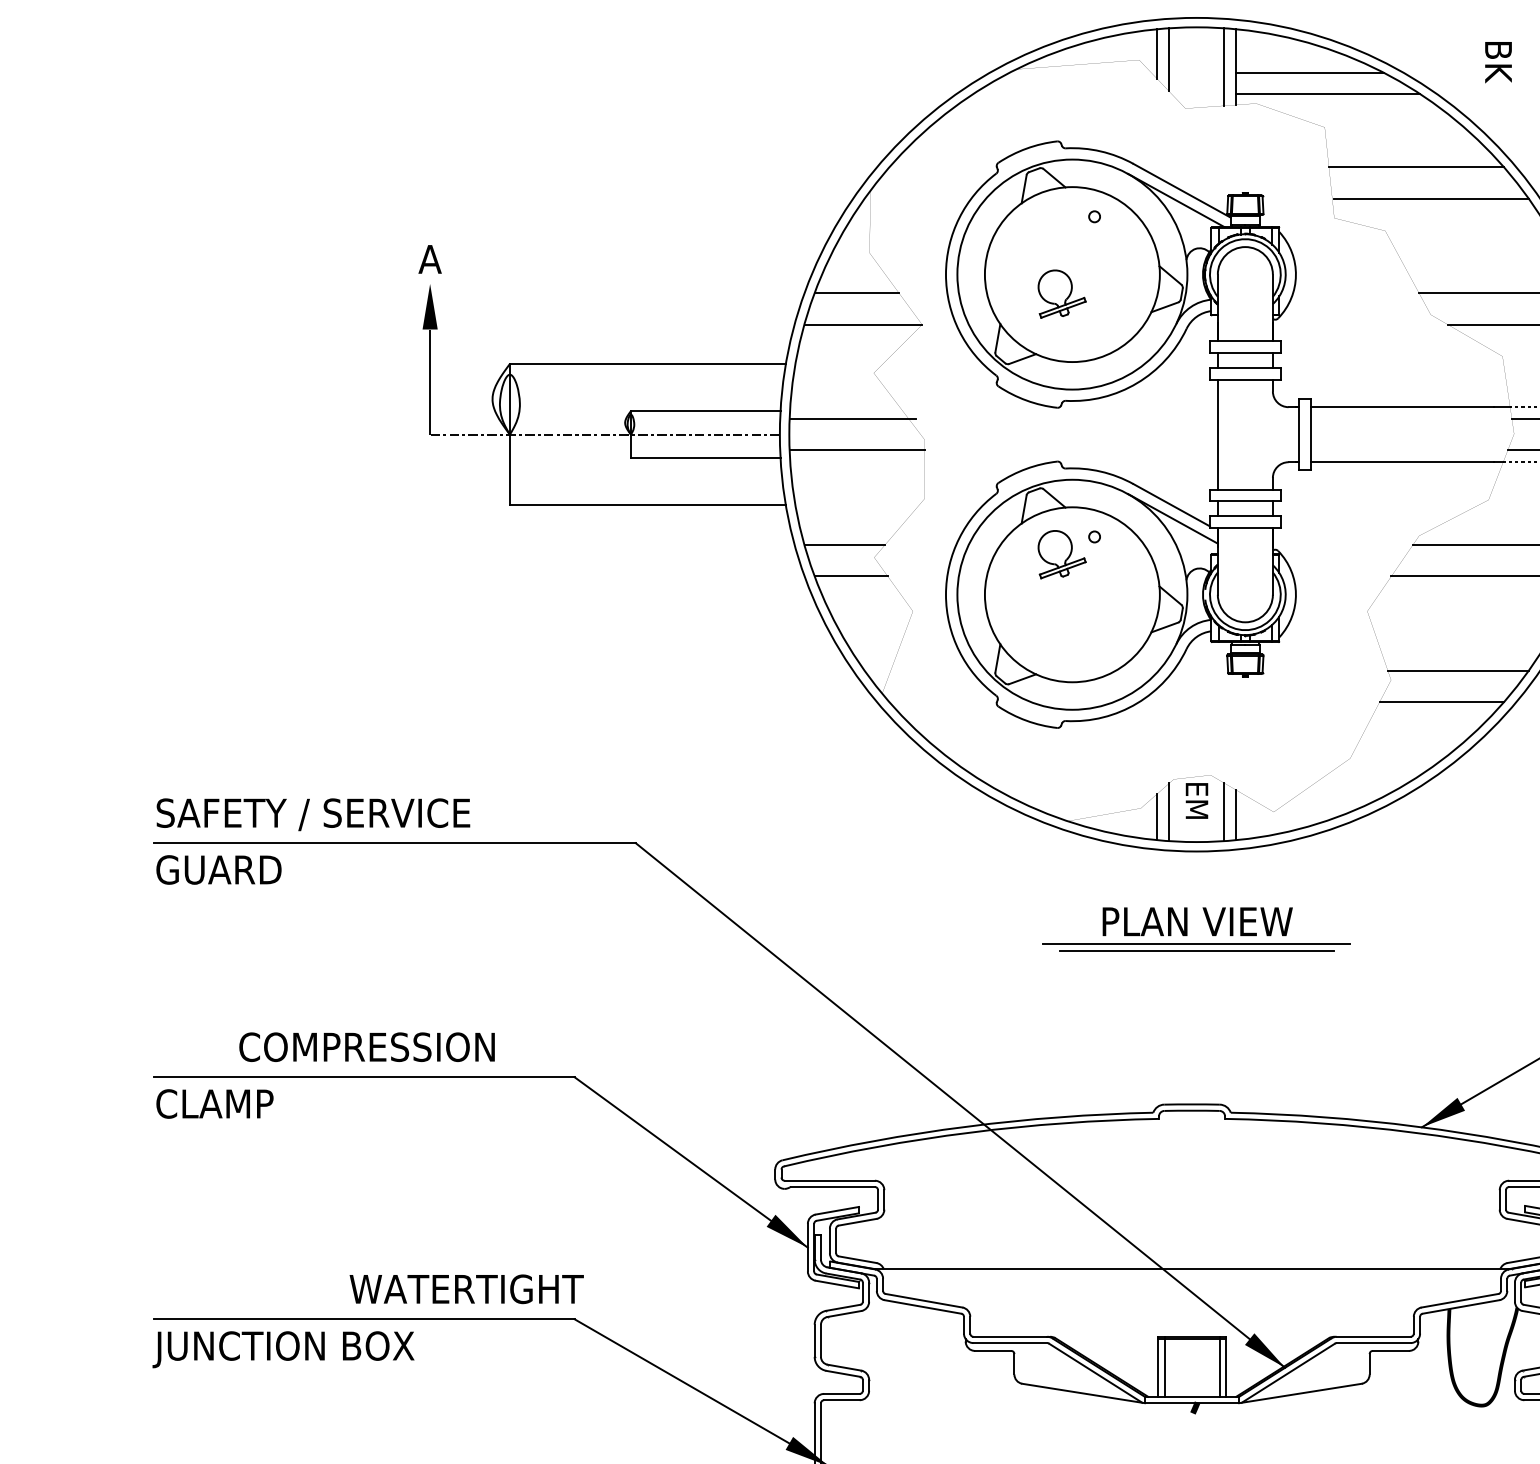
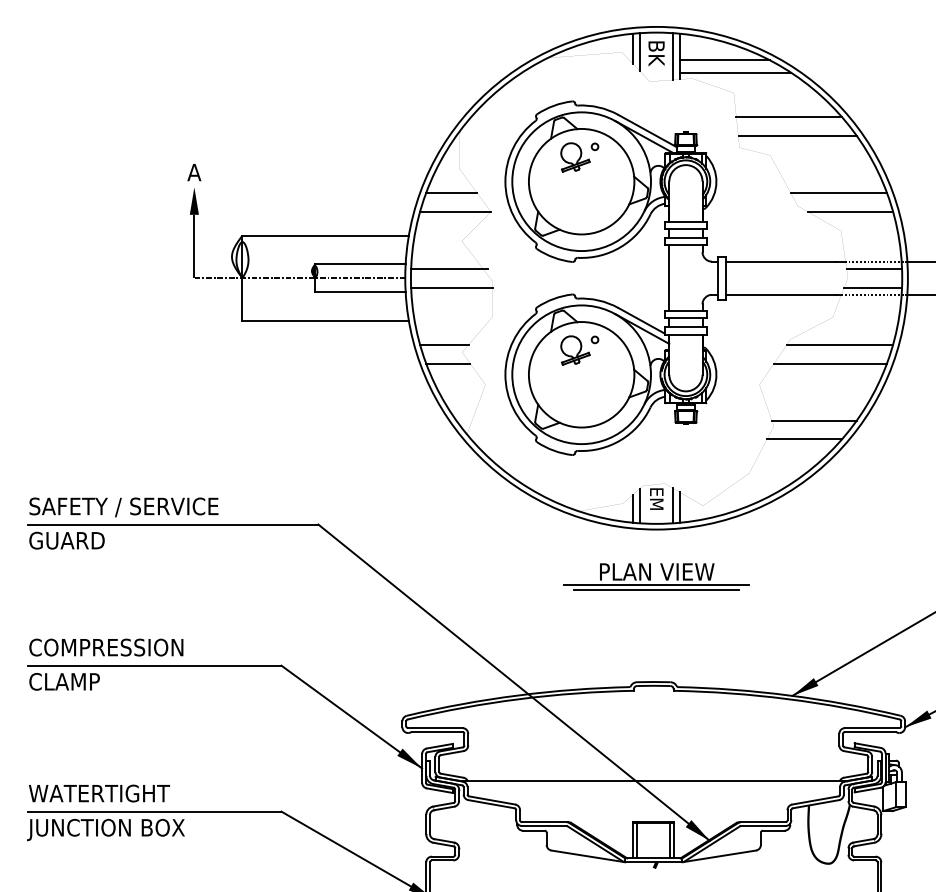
text: (1498, 61) -> (656, 53), moved
part: (1062, 294) -> (575, 157), moved
text: (367, 1047) -> (106, 647), moved
text: (466, 1289) -> (99, 793), moved

